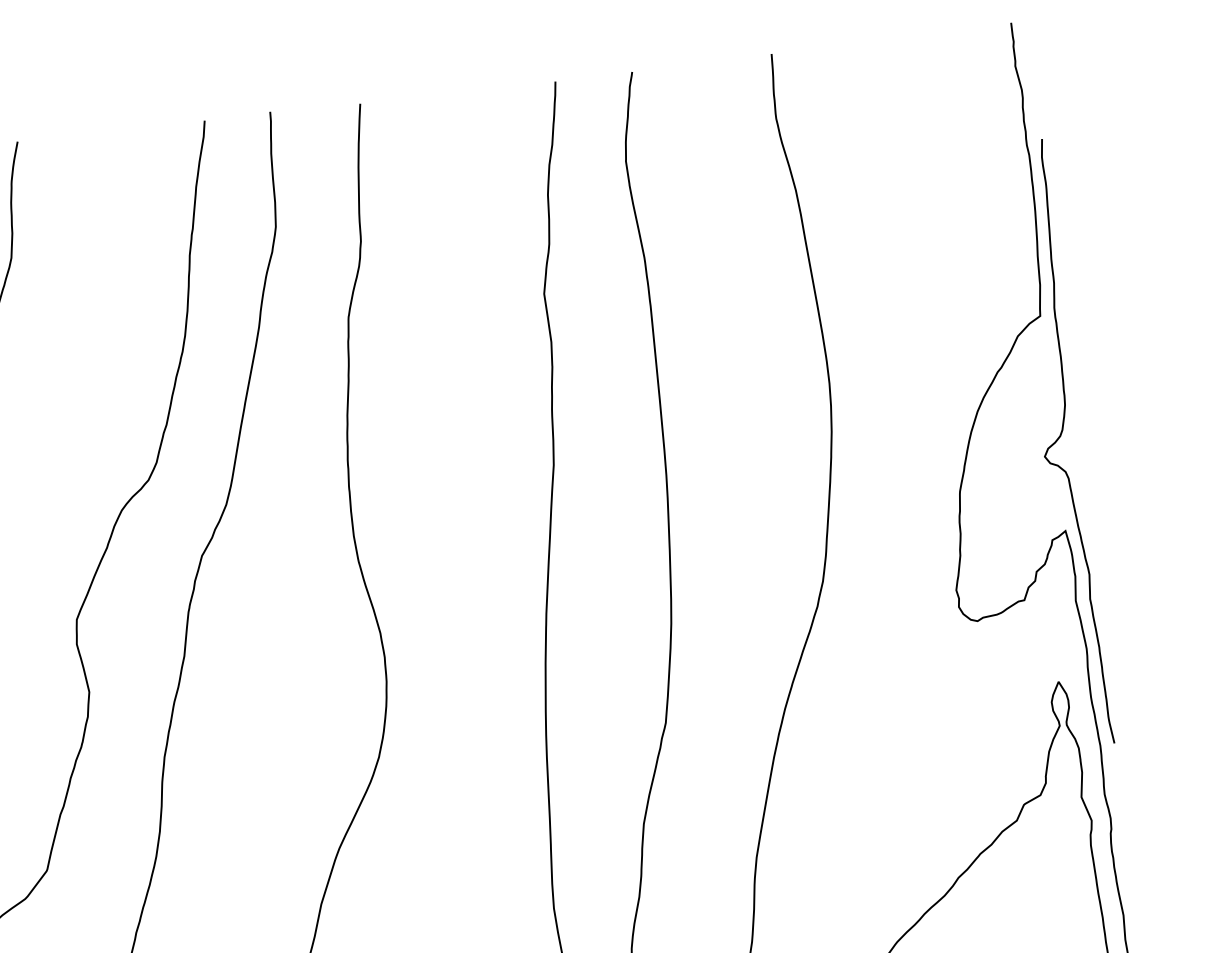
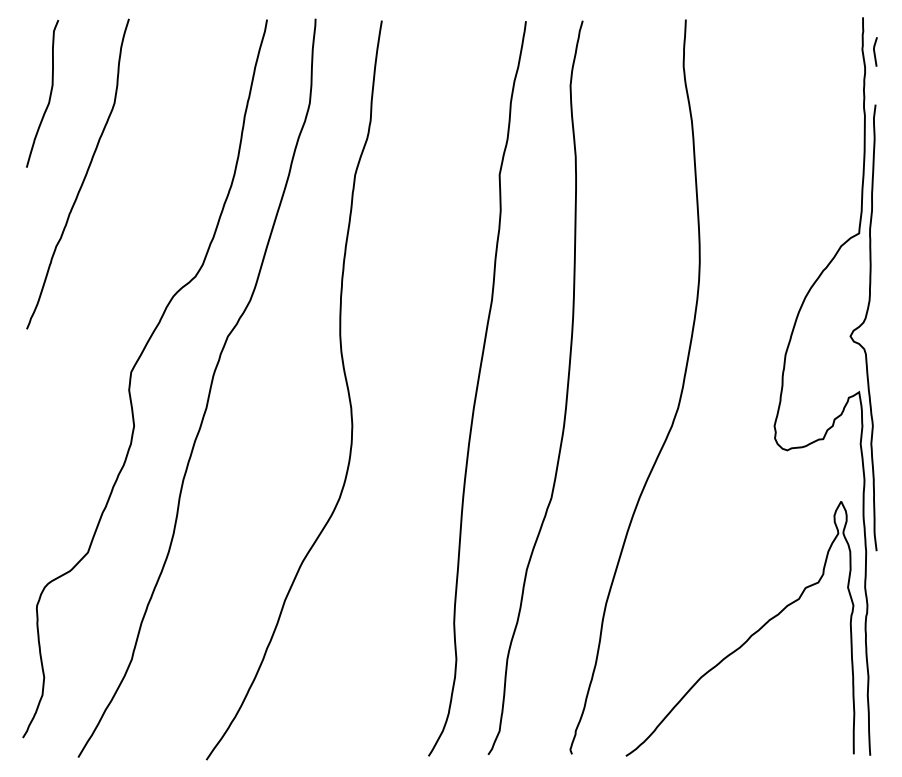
line: (1033, 67) -> (875, 51), added

